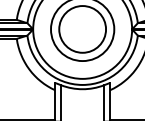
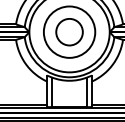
circle: (82, 29) -> (69, 32), size x0.7

